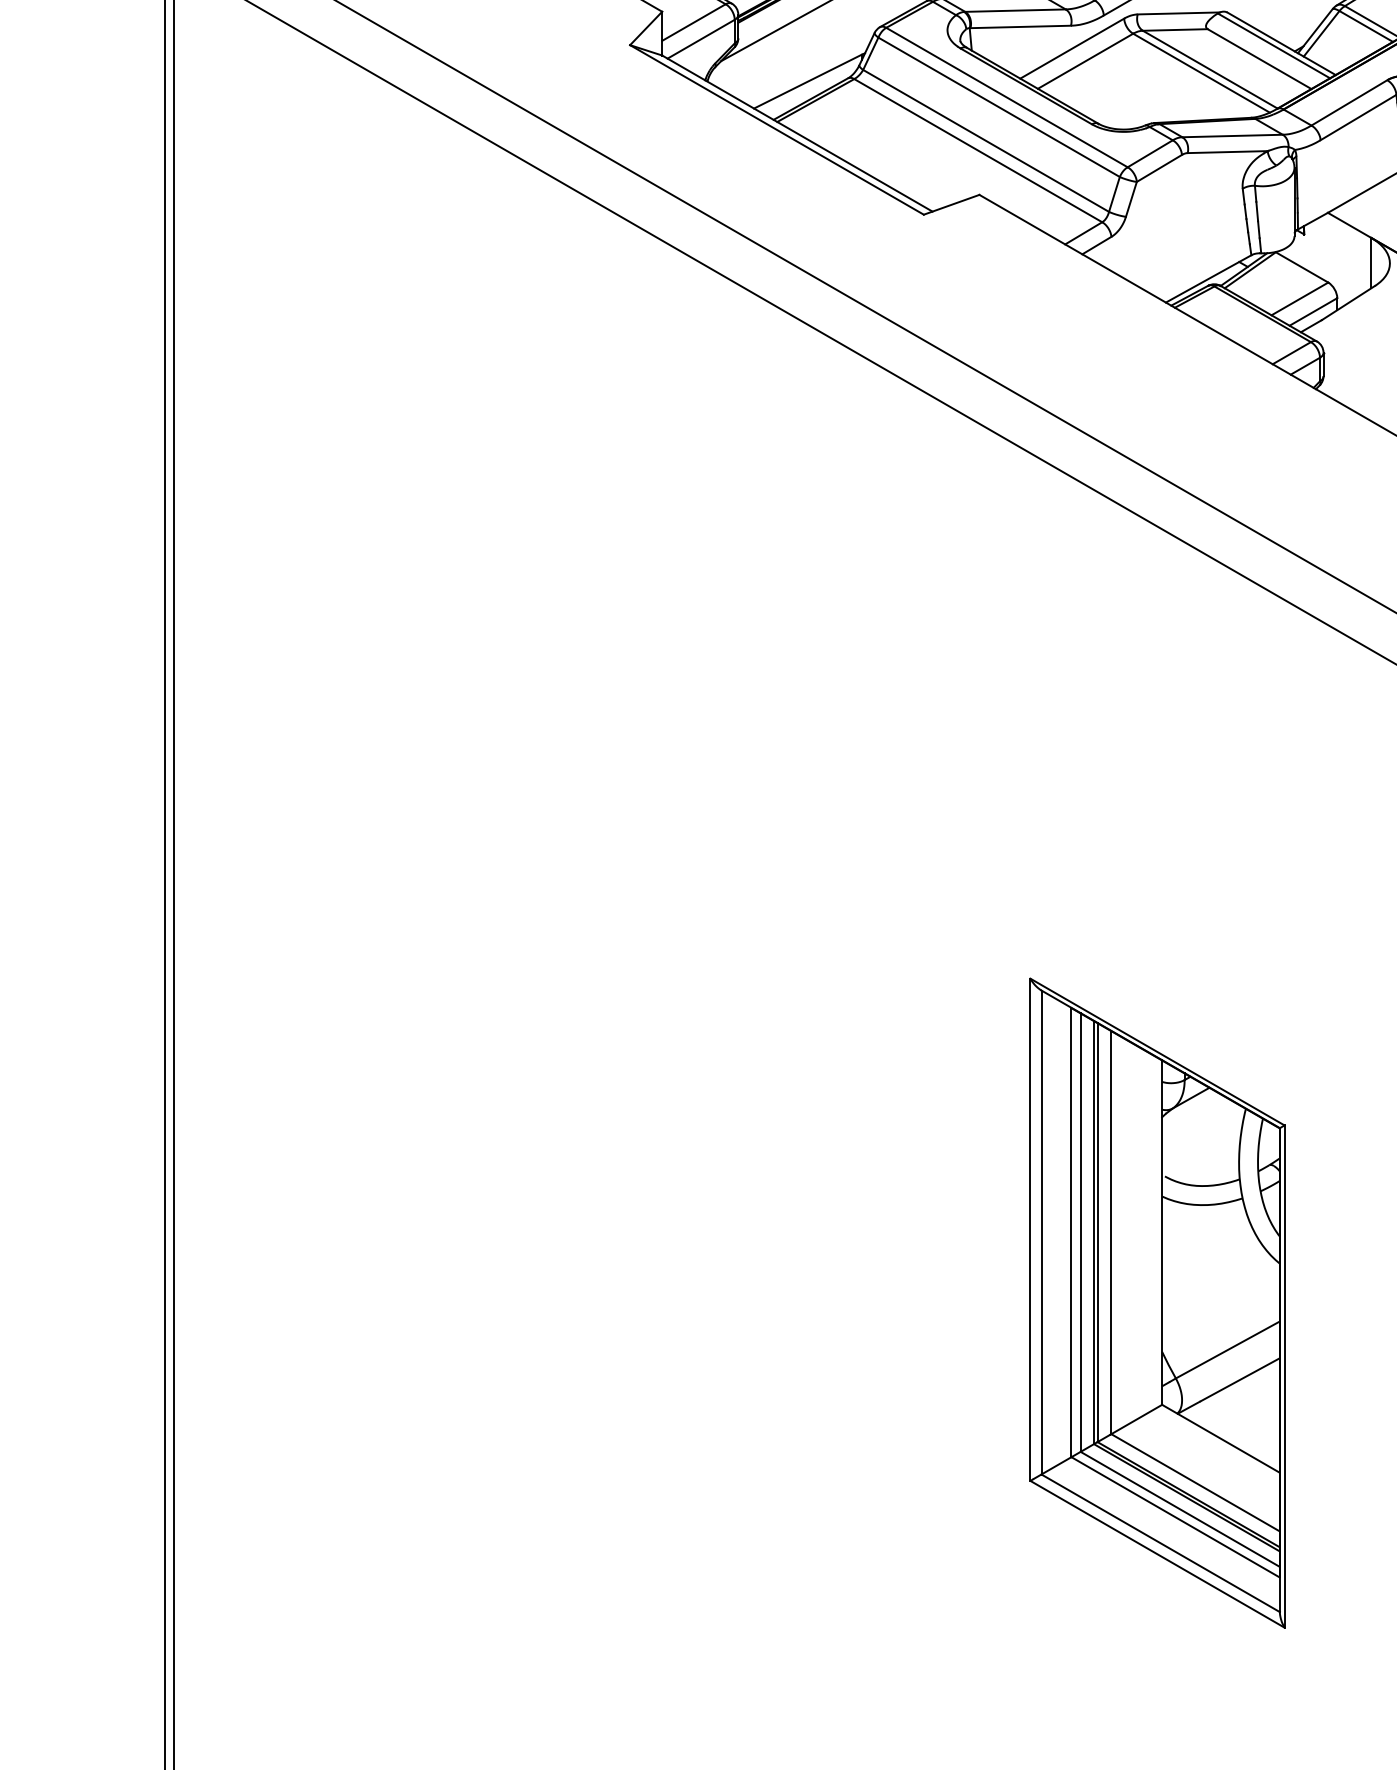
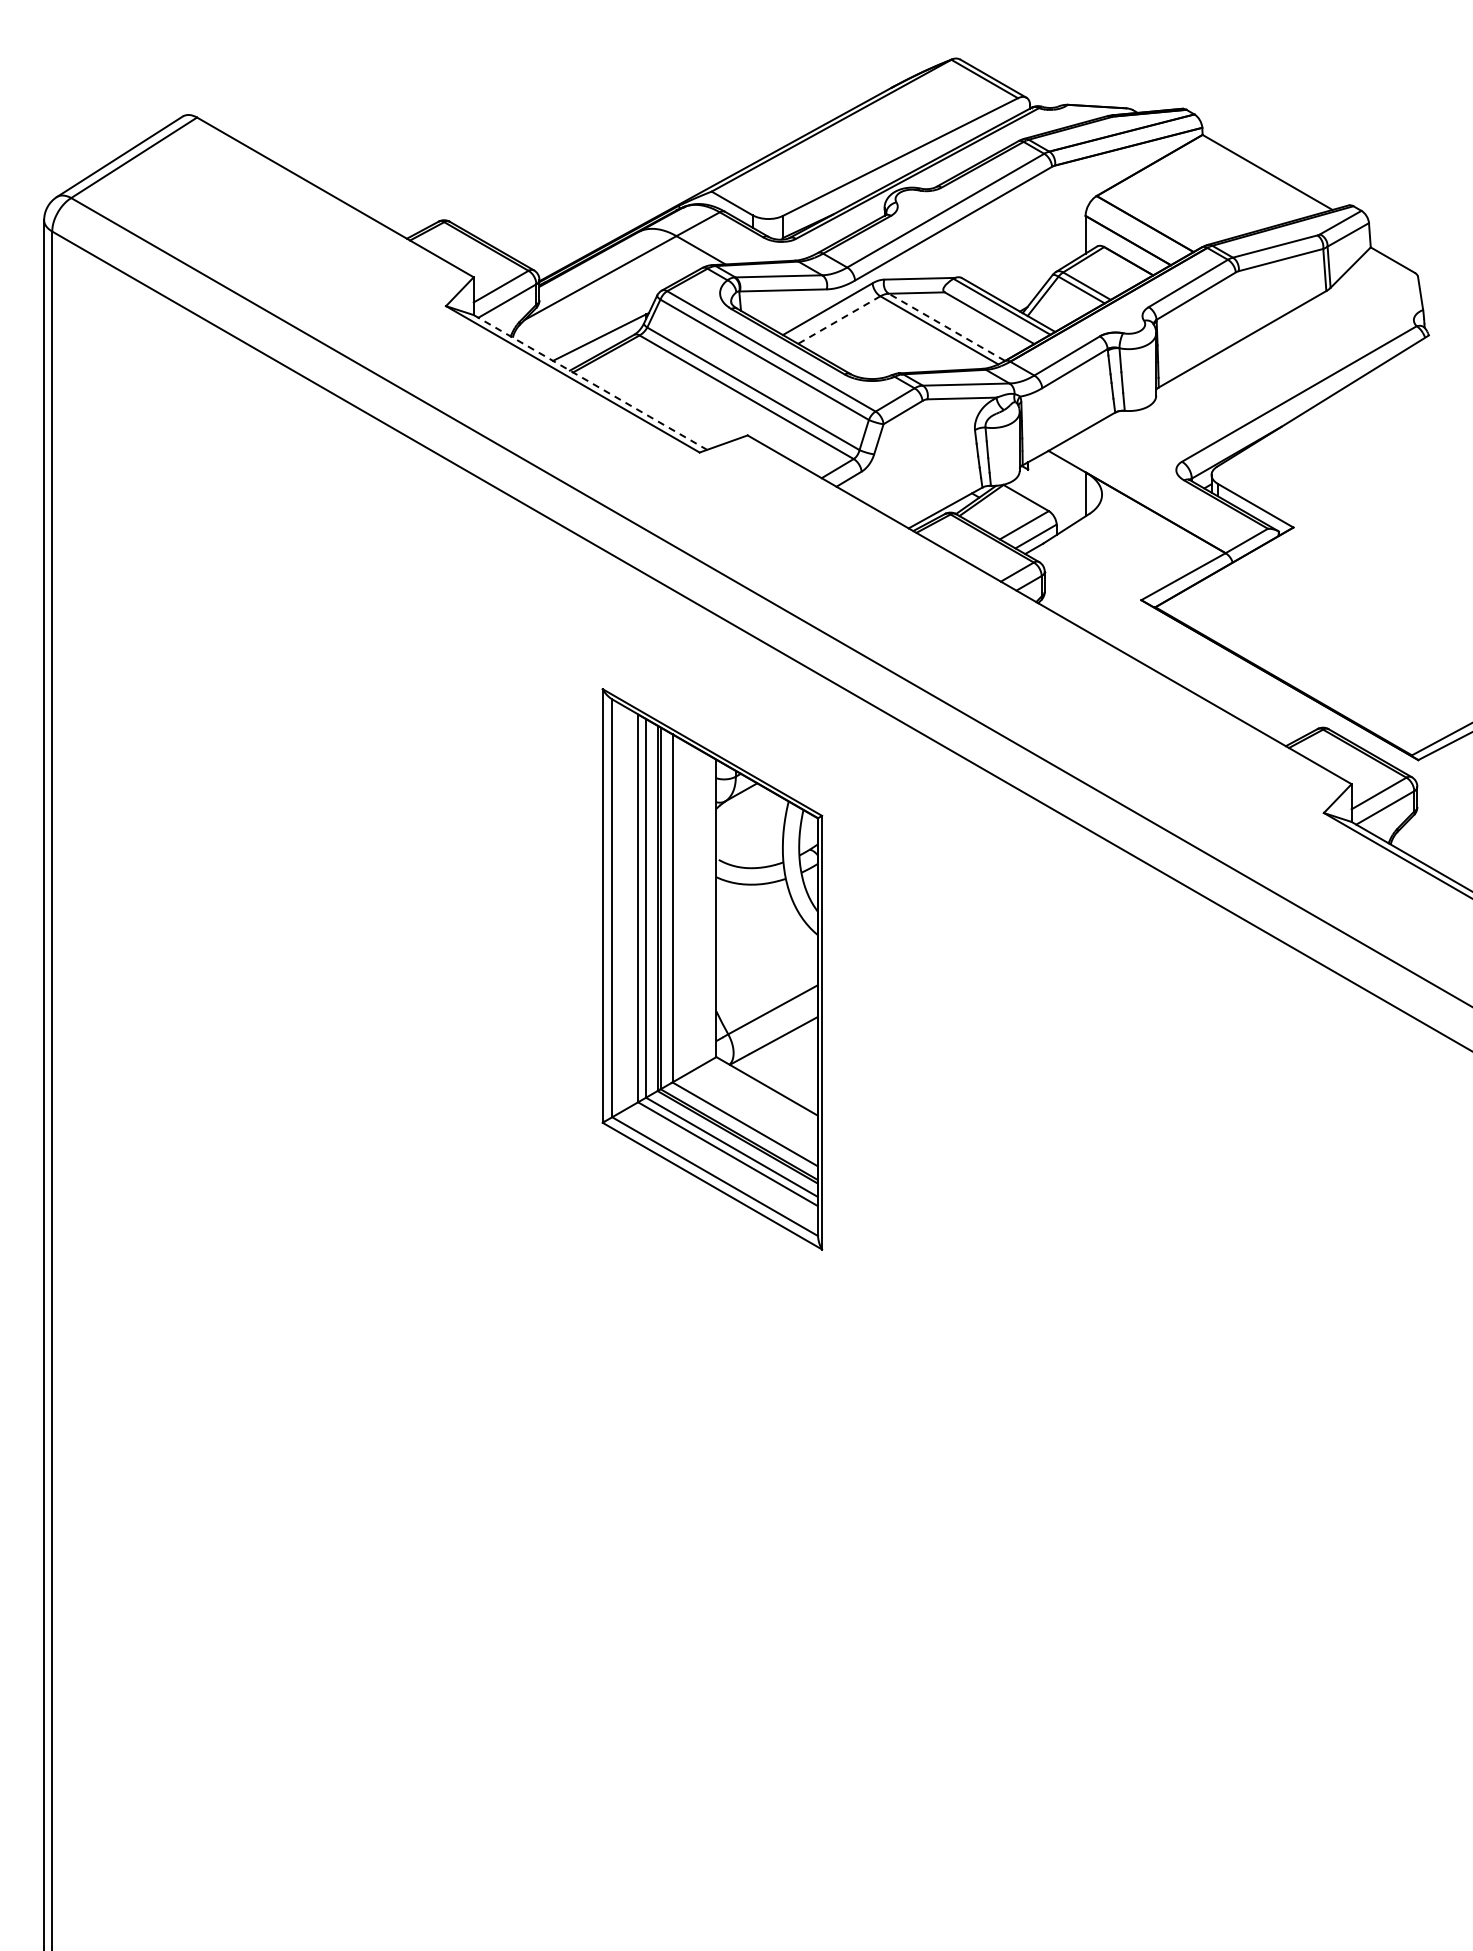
line: (1085, 61) -> (839, 320), solid -> dashed
line: (1209, 69) -> (946, 327), solid -> dashed
line: (797, 133) -> (590, 382), solid -> dashed
part: (1157, 1303) -> (712, 969), moved

